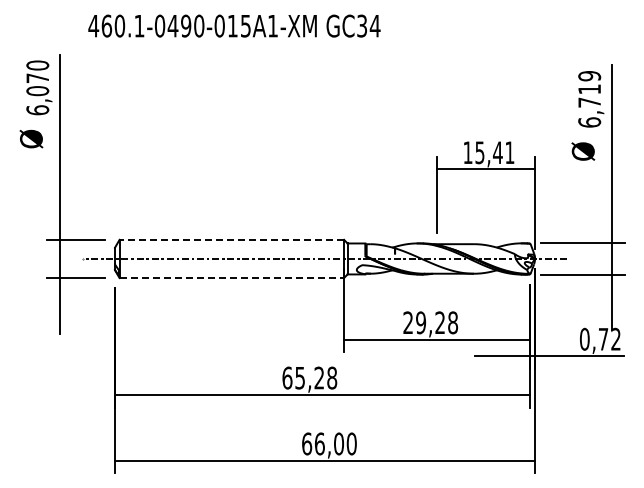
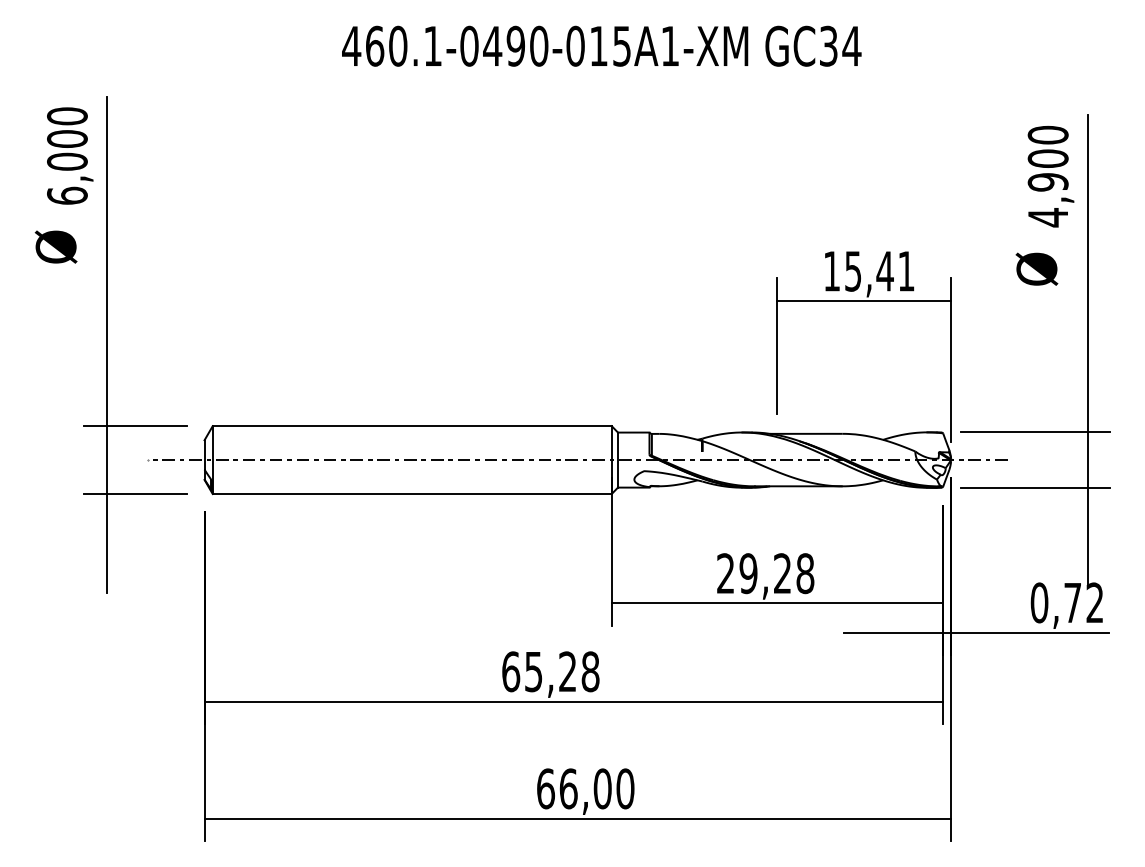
text: (234, 25) -> (601, 45), moved
text: (37, 78) -> (66, 139), 6,070 -> 6,000
text: (589, 99) -> (1047, 176), 6,719 -> 4,900
line: (231, 239) -> (411, 425), dashed -> solid
line: (232, 278) -> (413, 494), dashed -> solid

